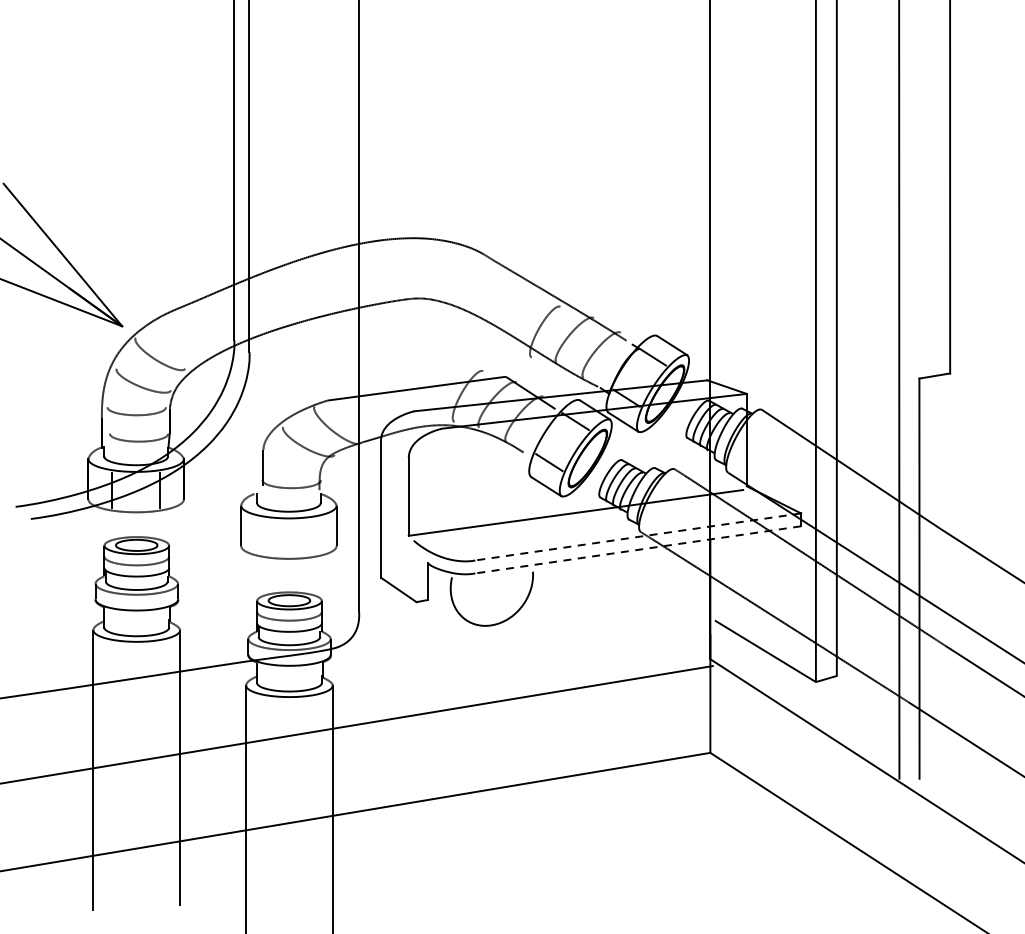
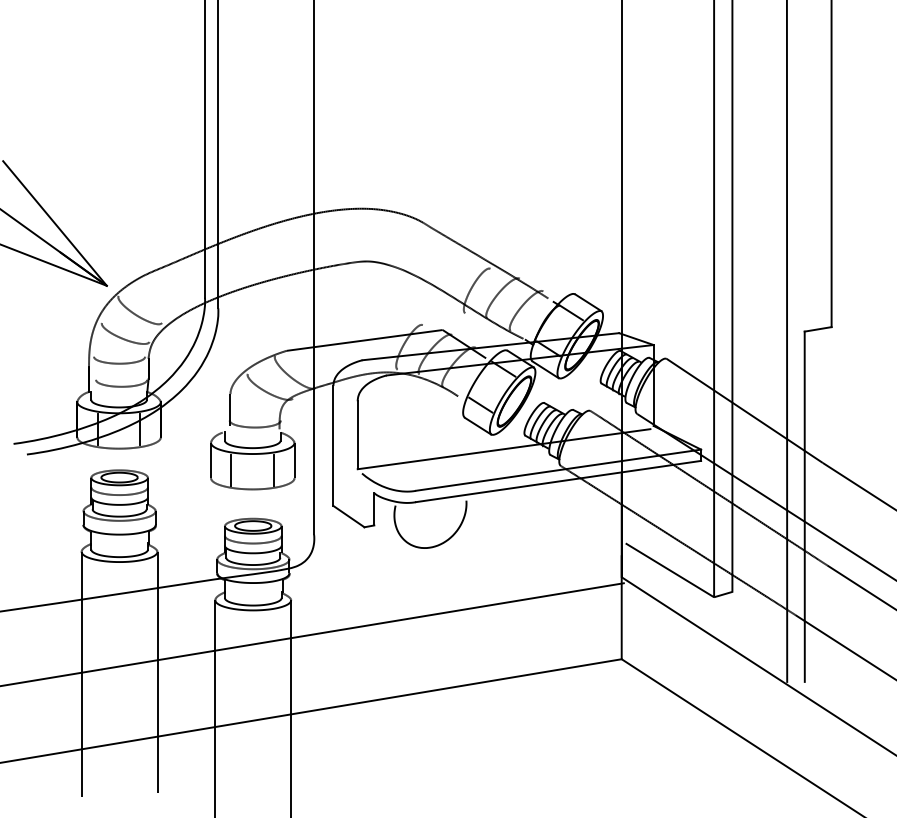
line: (264, 536) -> (231, 469), added
line: (312, 536) -> (273, 469), added
line: (638, 537) -> (558, 470), dashed -> solid
line: (638, 549) -> (558, 481), dashed -> solid

